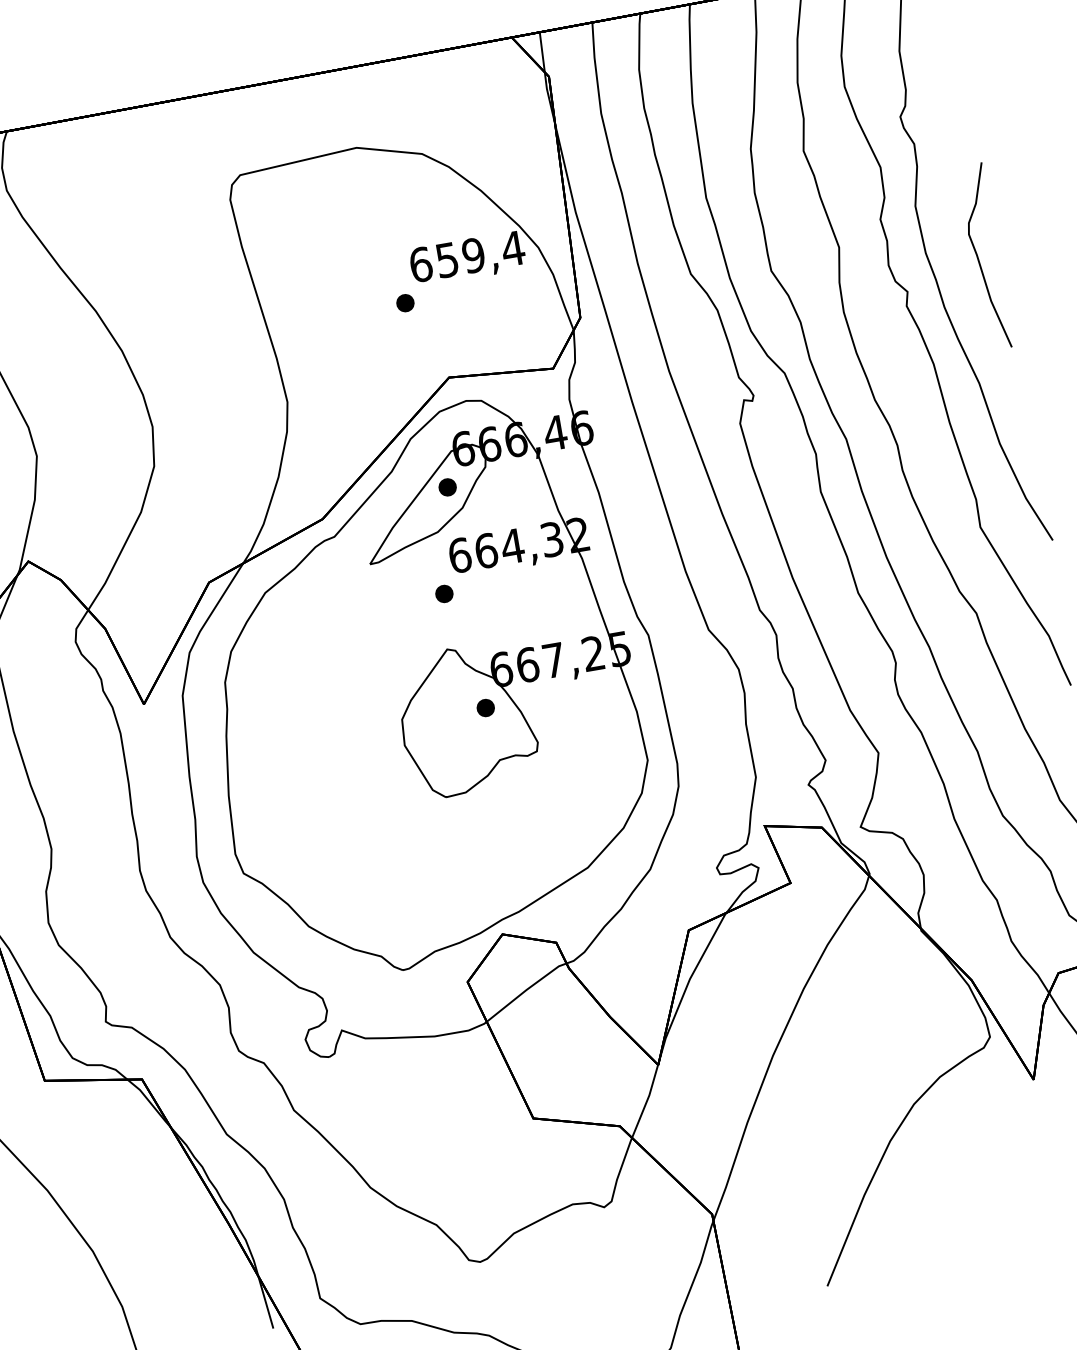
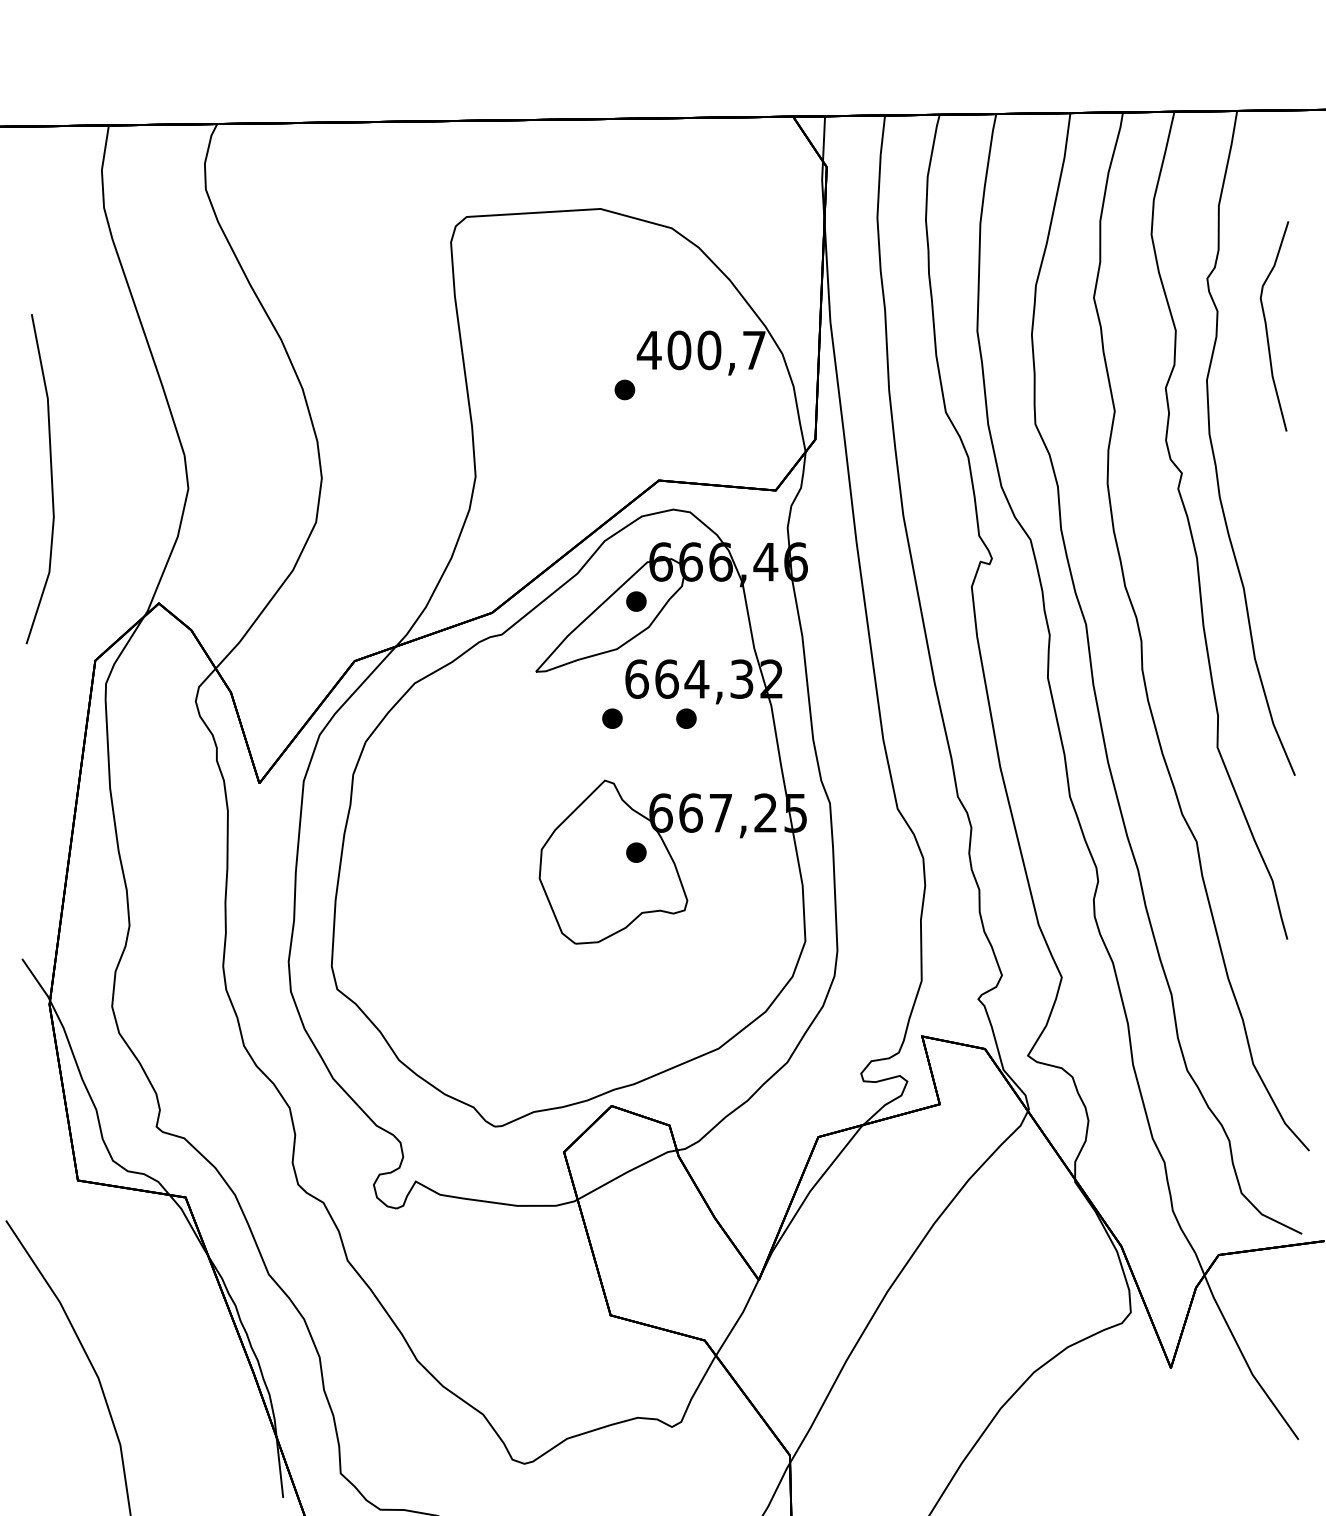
text: (466, 256) -> (701, 350), 659,4 -> 400,7
part: (979, 258) -> (1267, 327), moved
part: (509, 582) -> (686, 718), added

